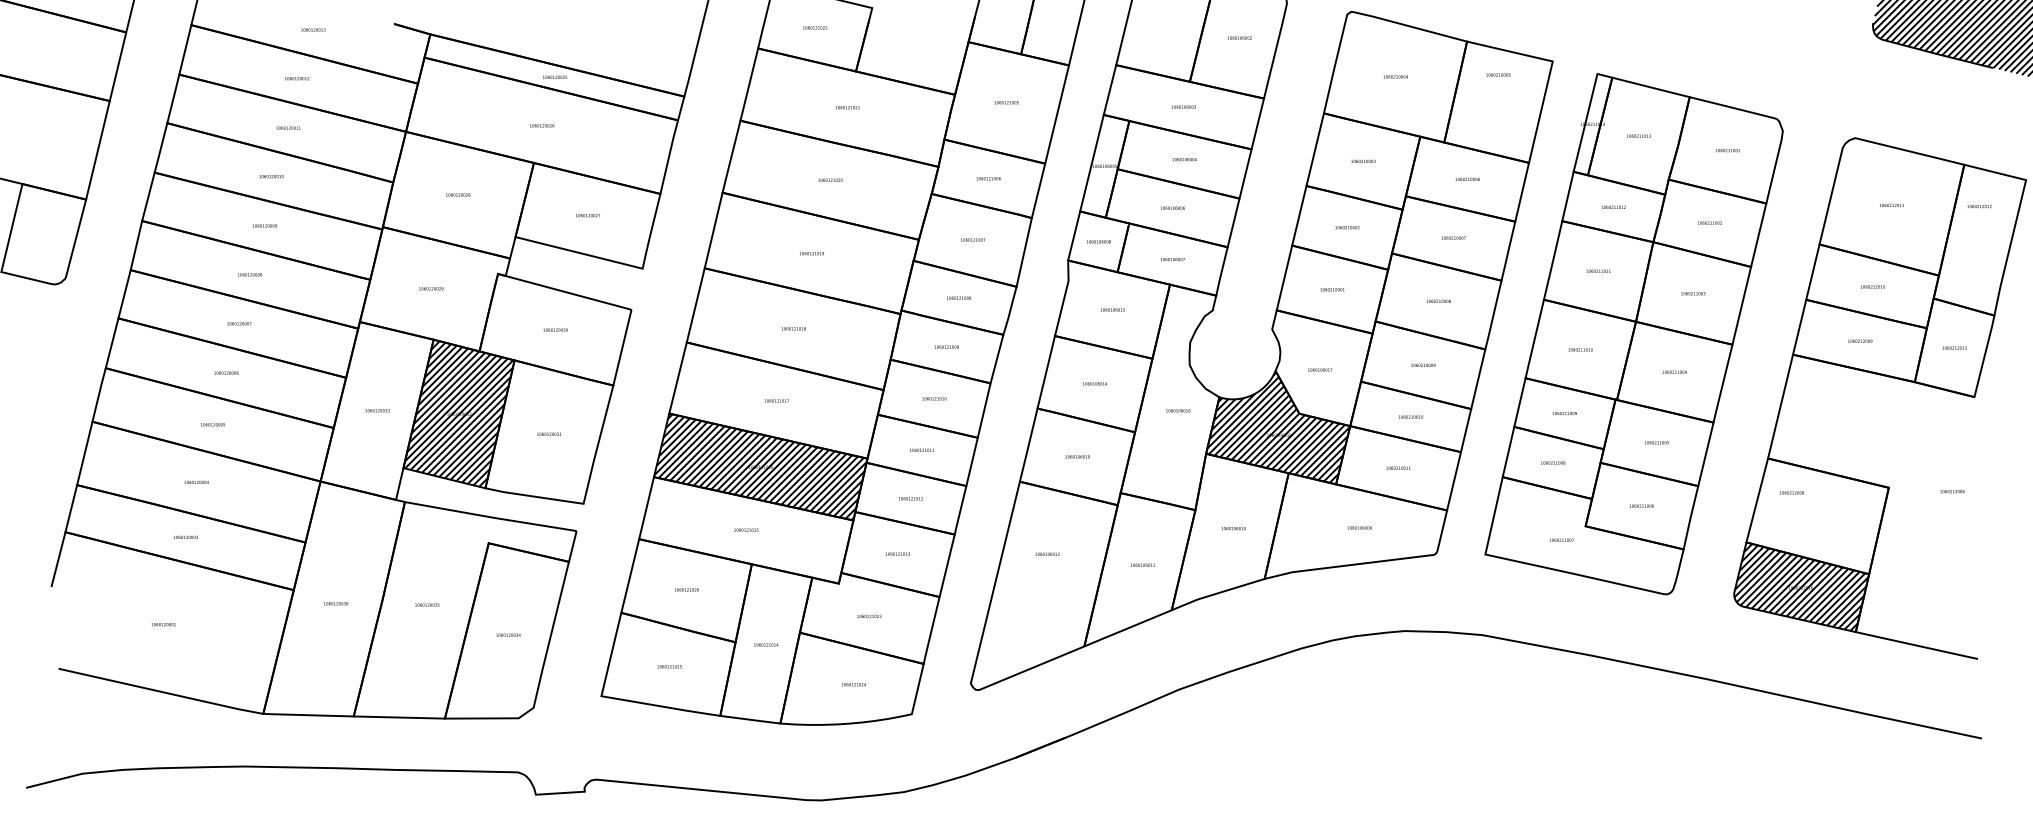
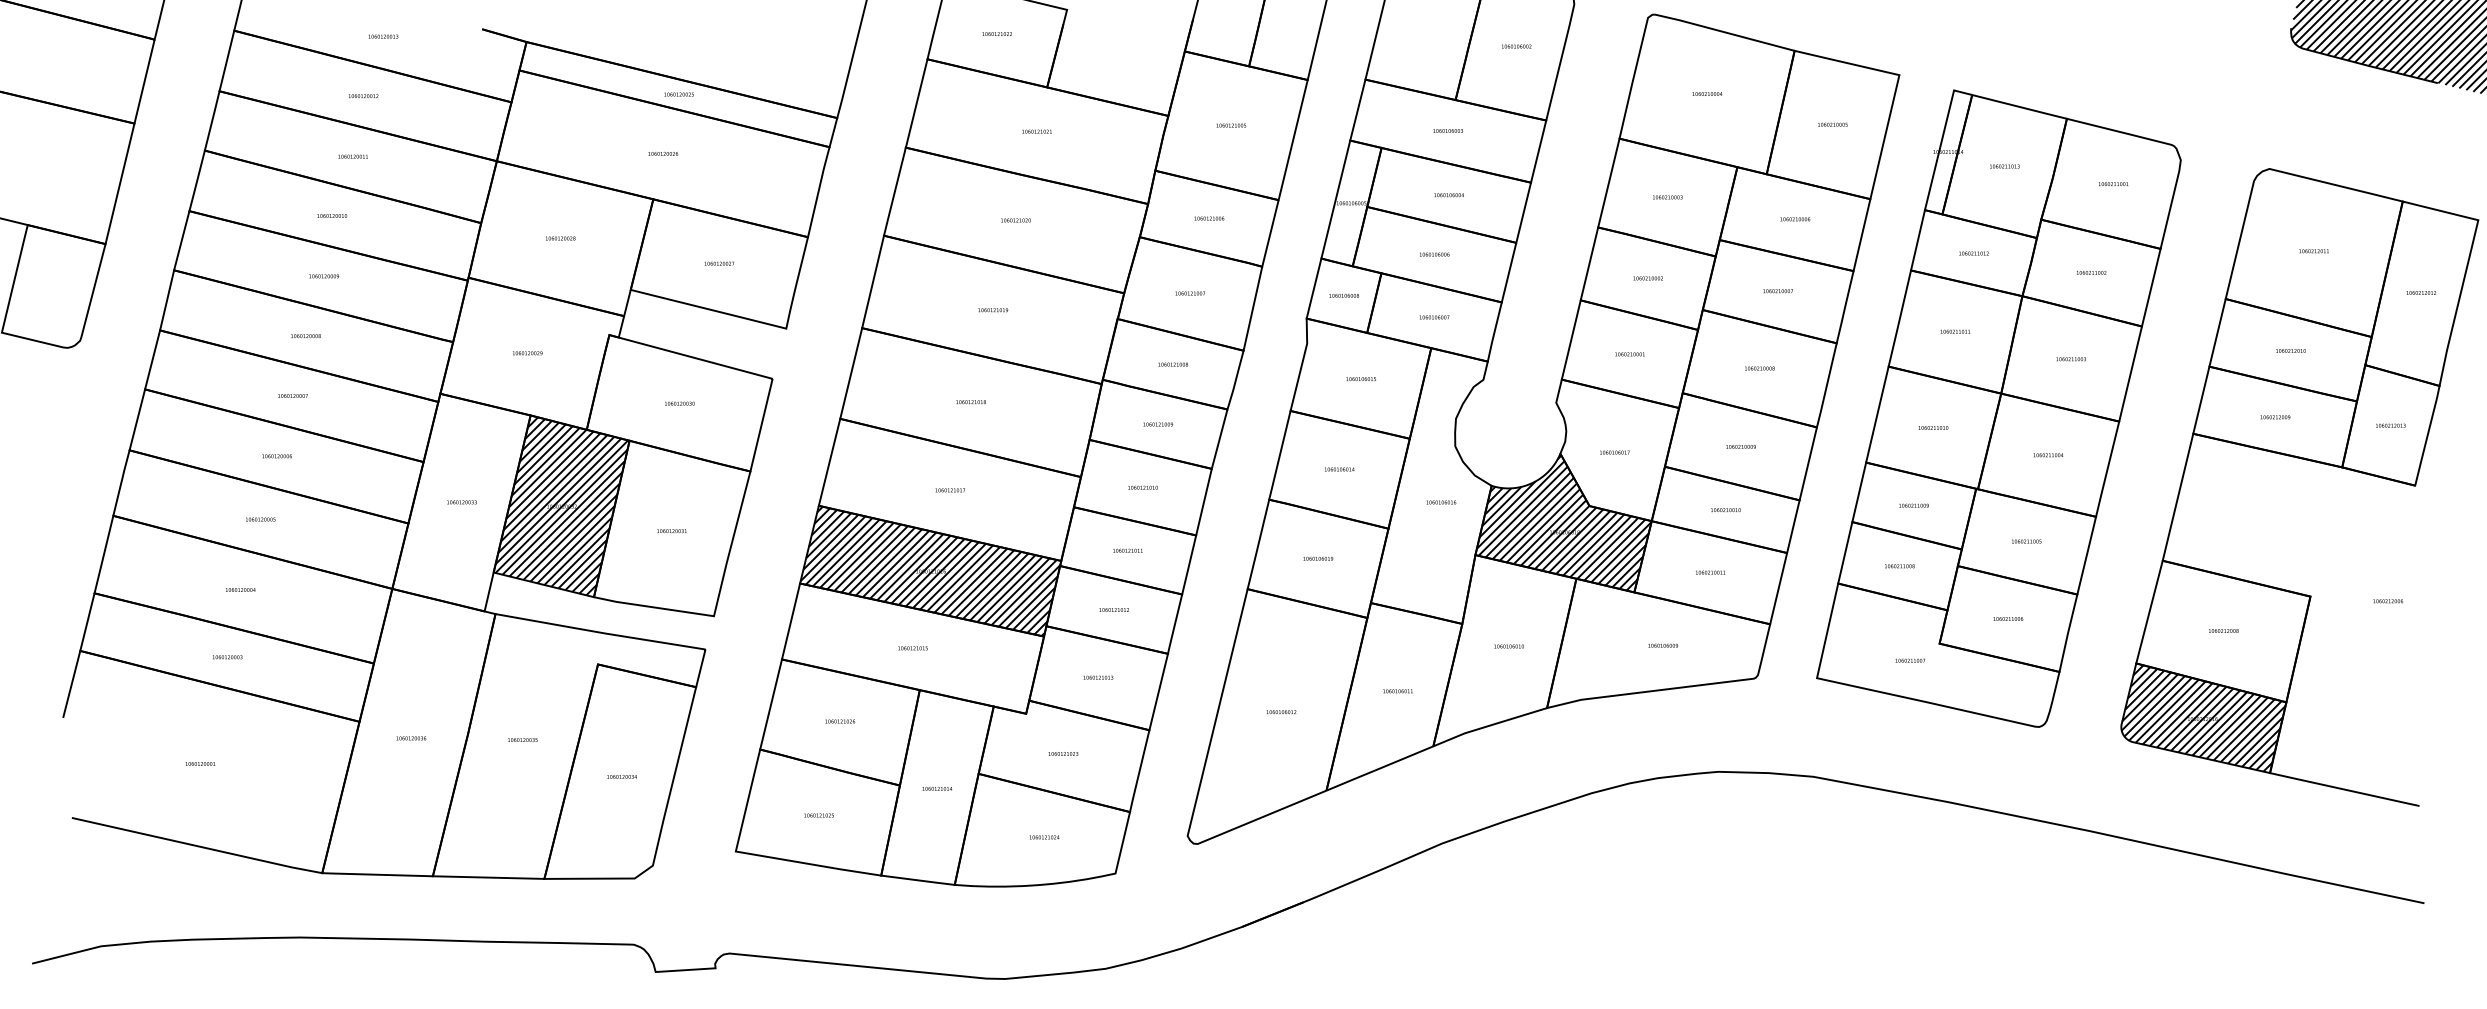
text: (1498, 74) -> (1833, 124), moved
text: (1979, 206) -> (2421, 292), moved
text: (1792, 492) -> (2224, 630), moved
text: (1047, 553) -> (1281, 711), moved

